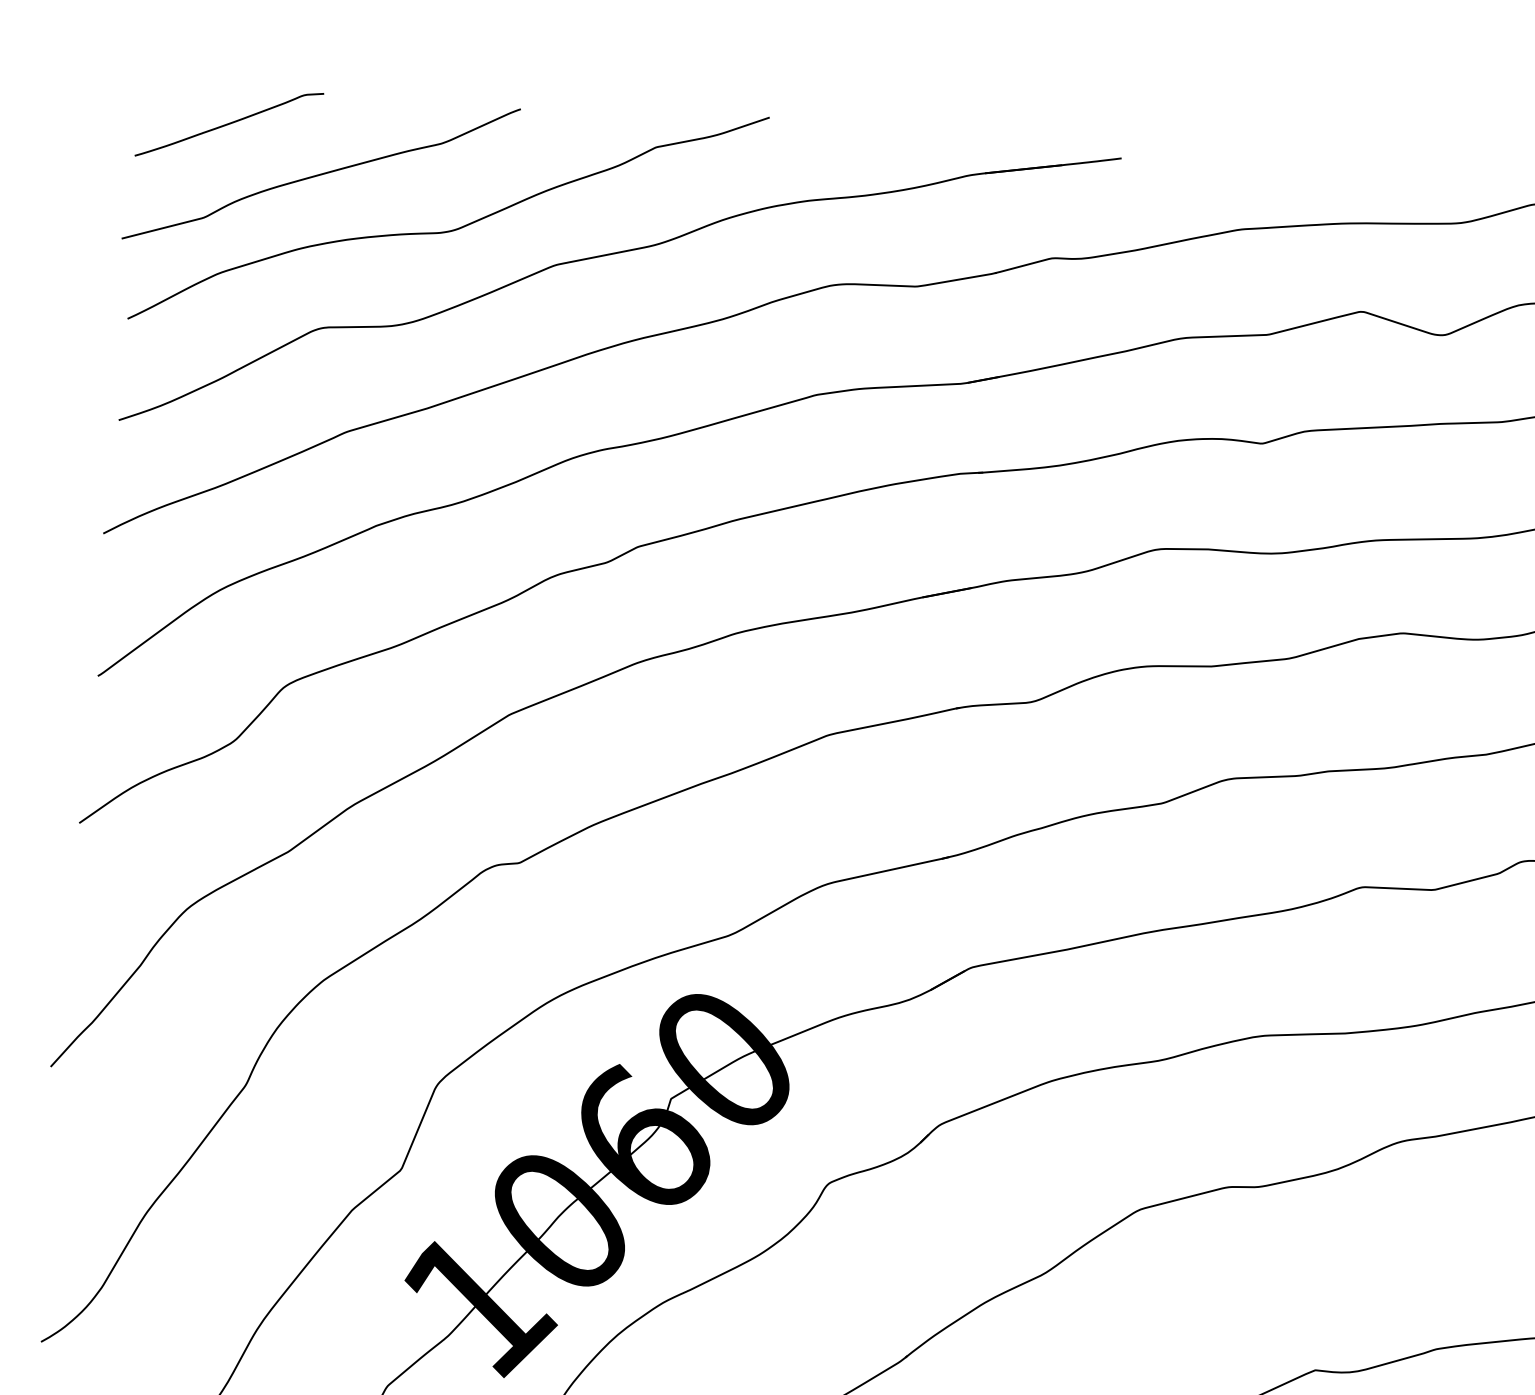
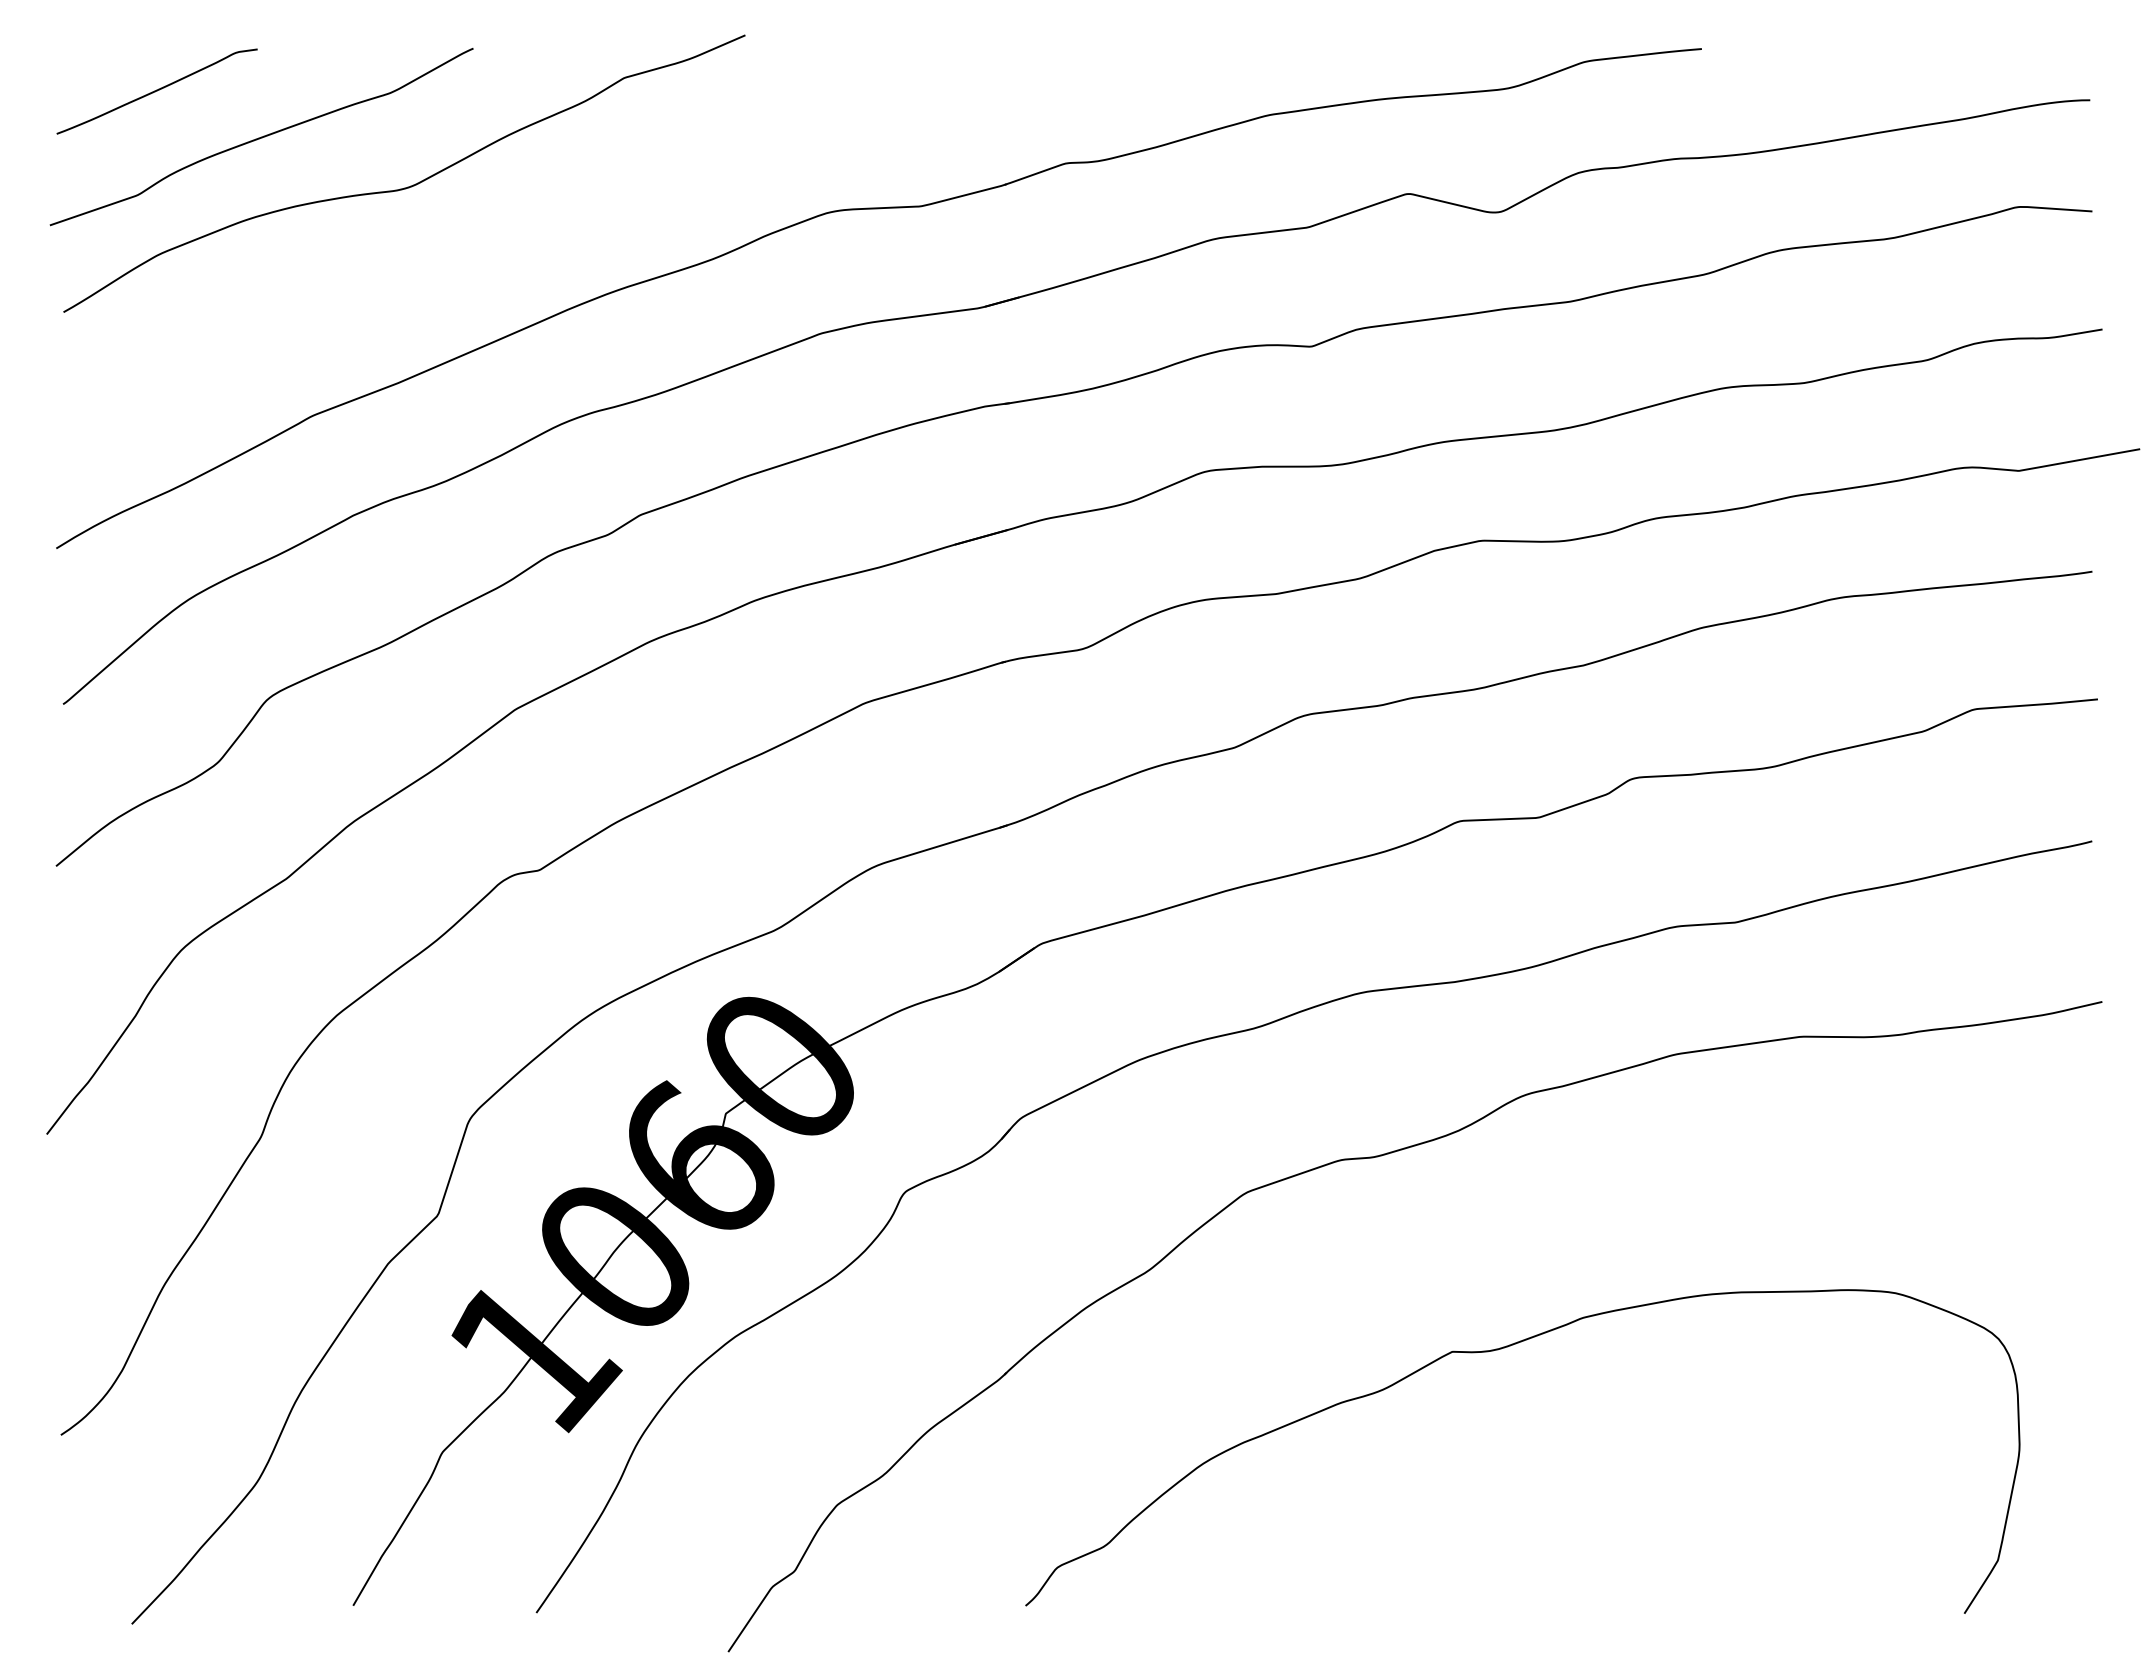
part: (611, 255) -> (585, 199), removed

